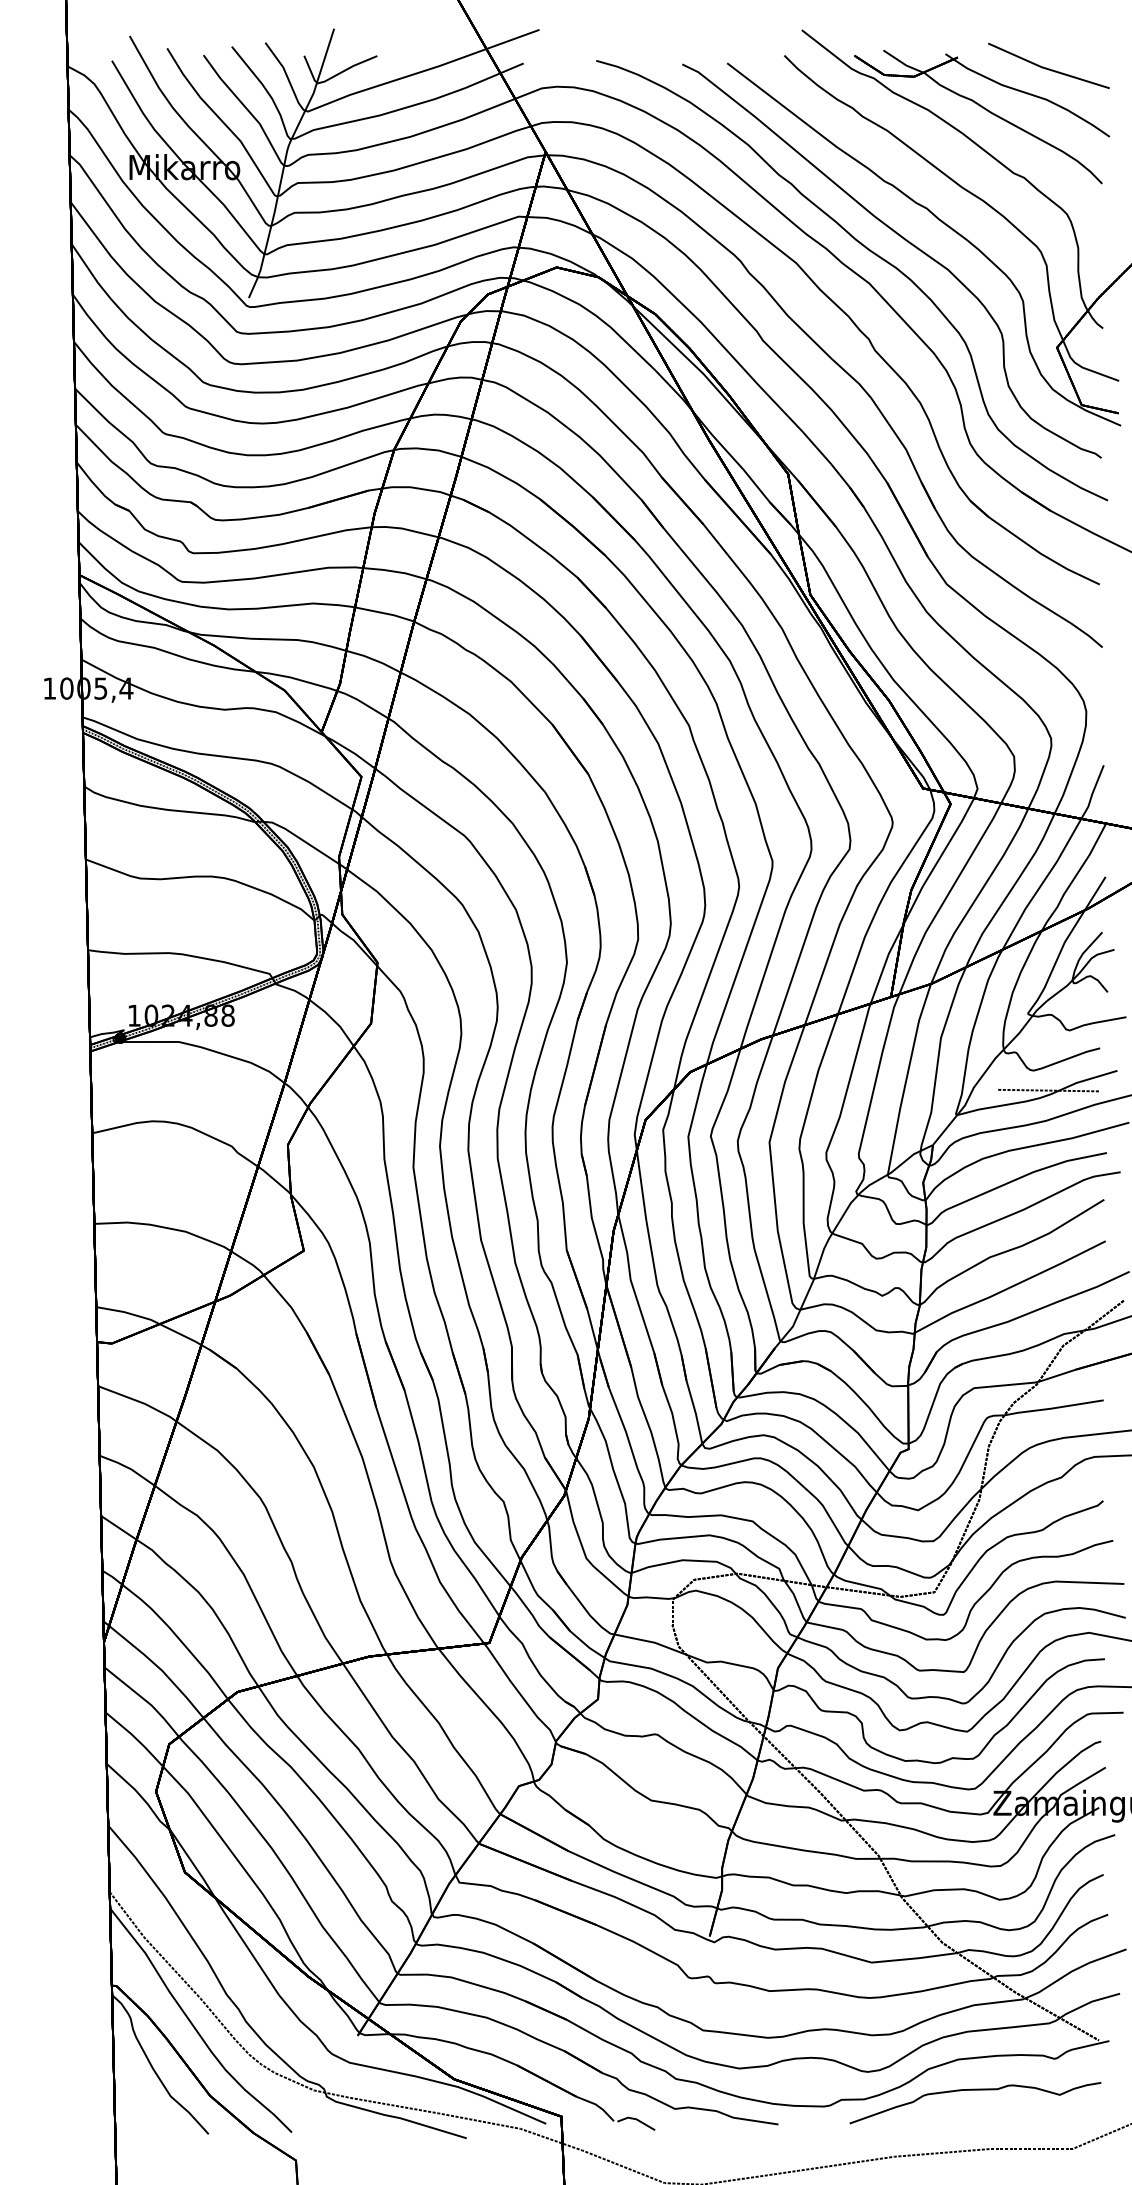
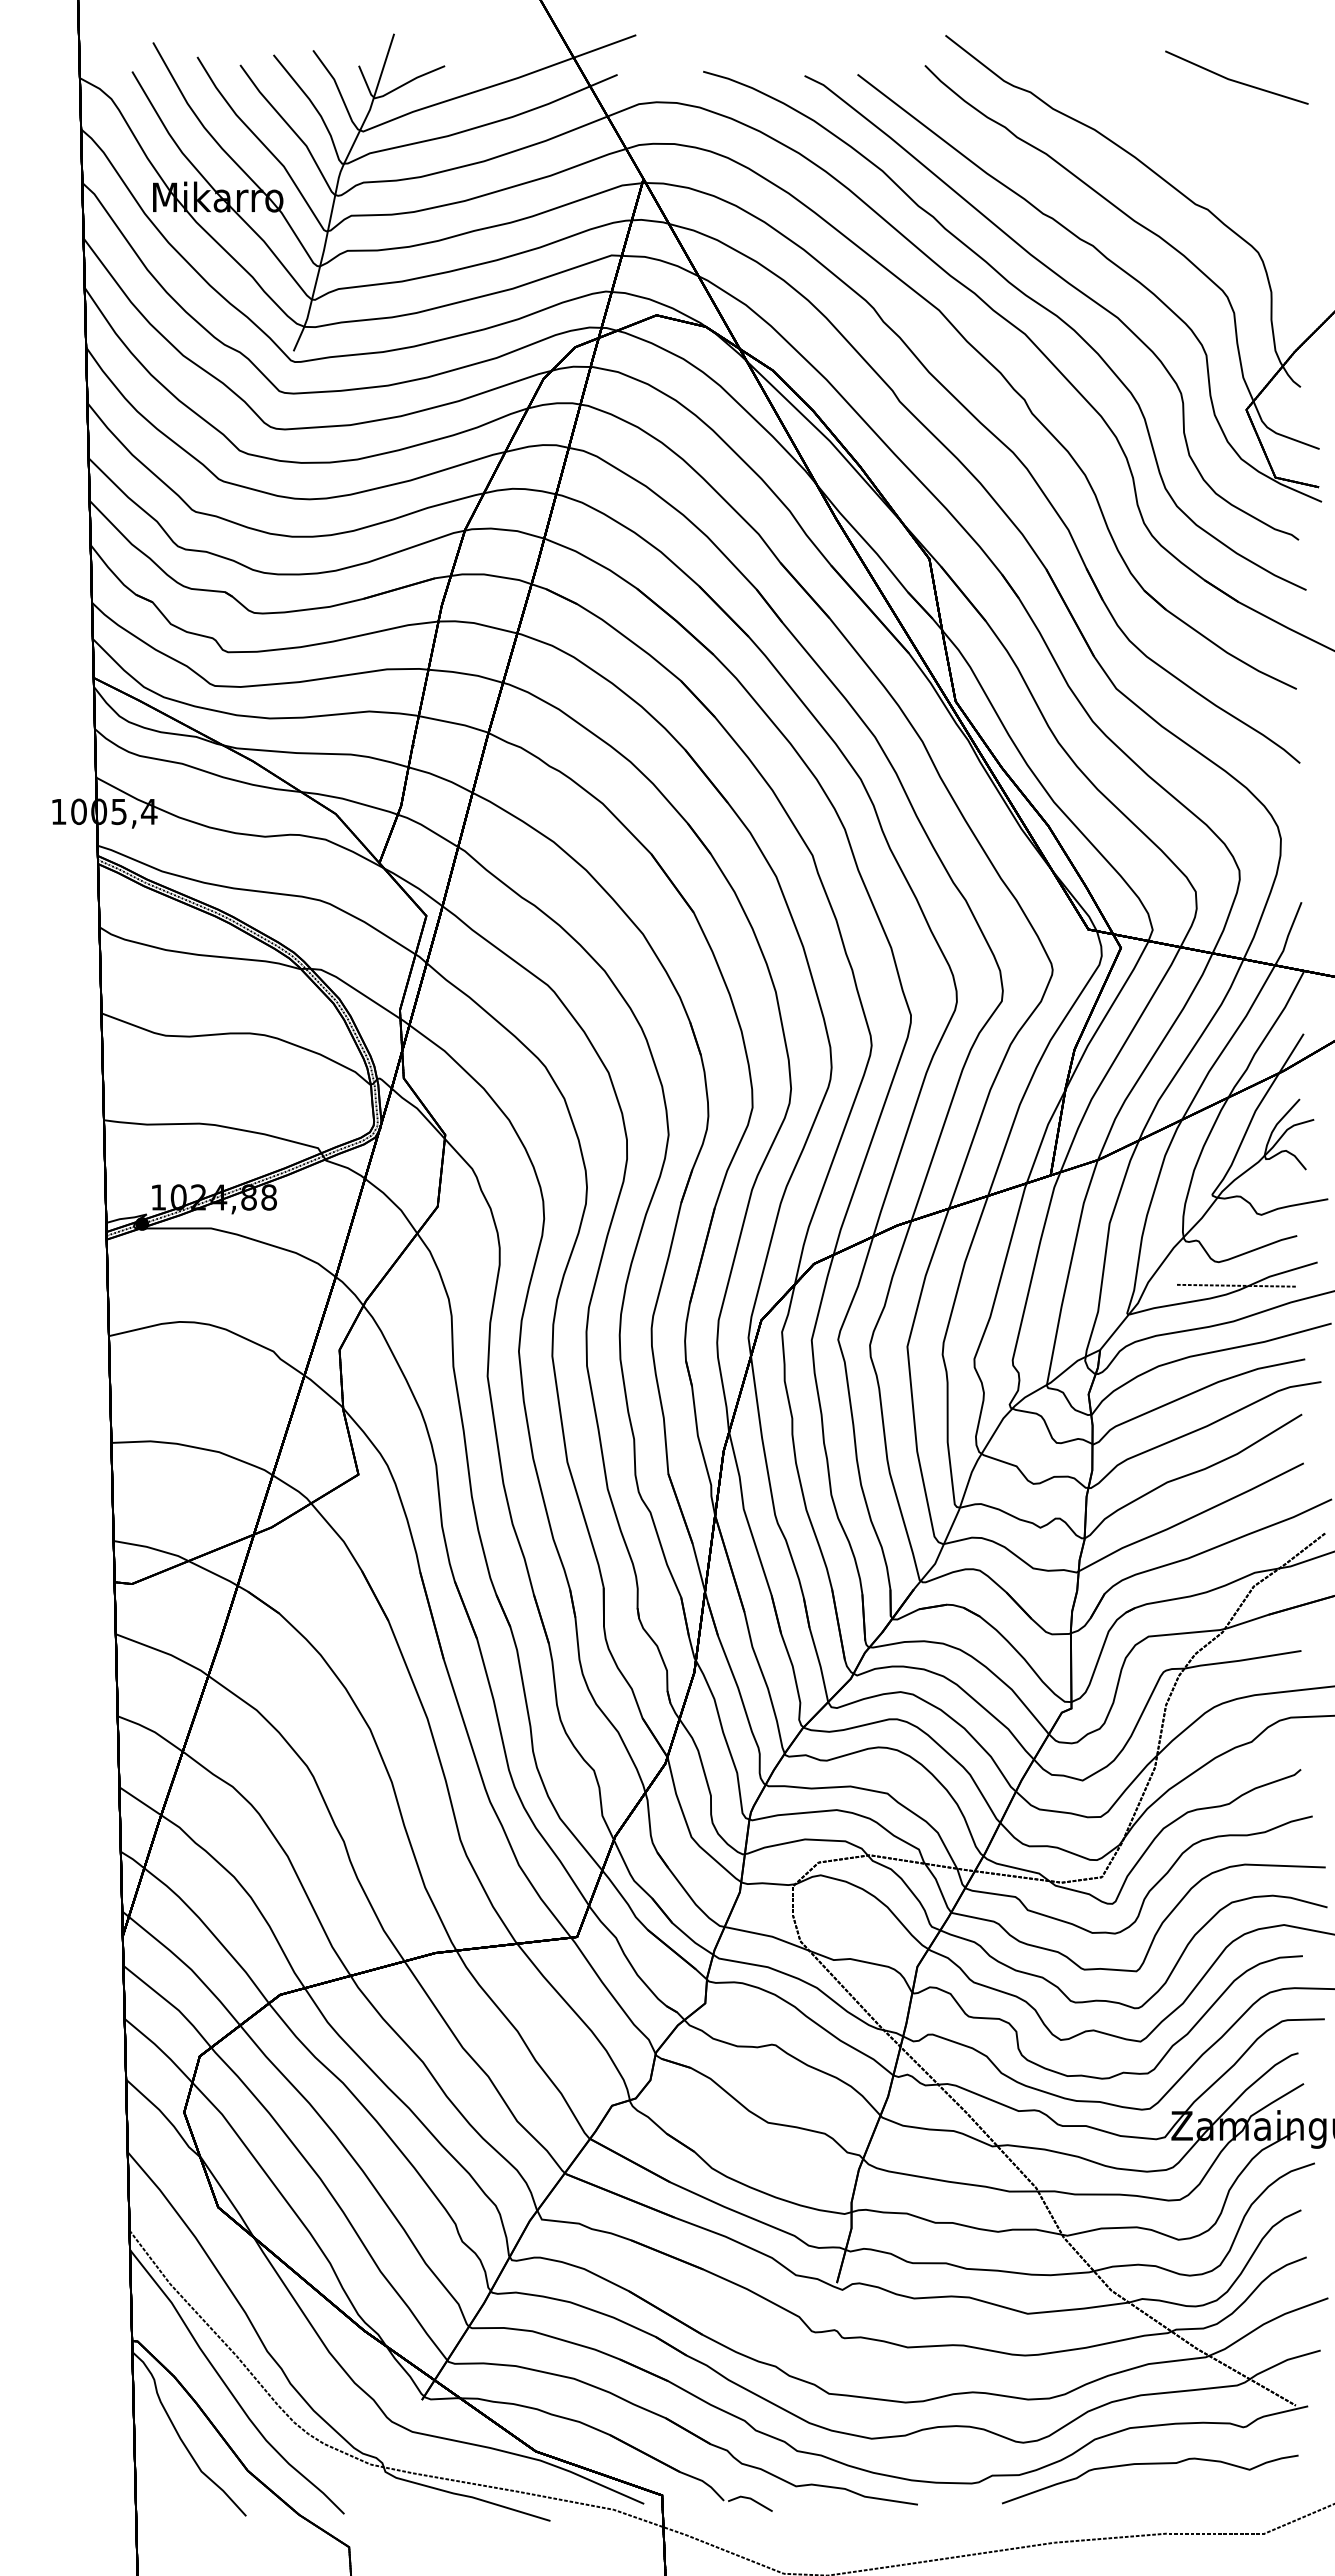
part: (985, 109) -> (1161, 129), removed

